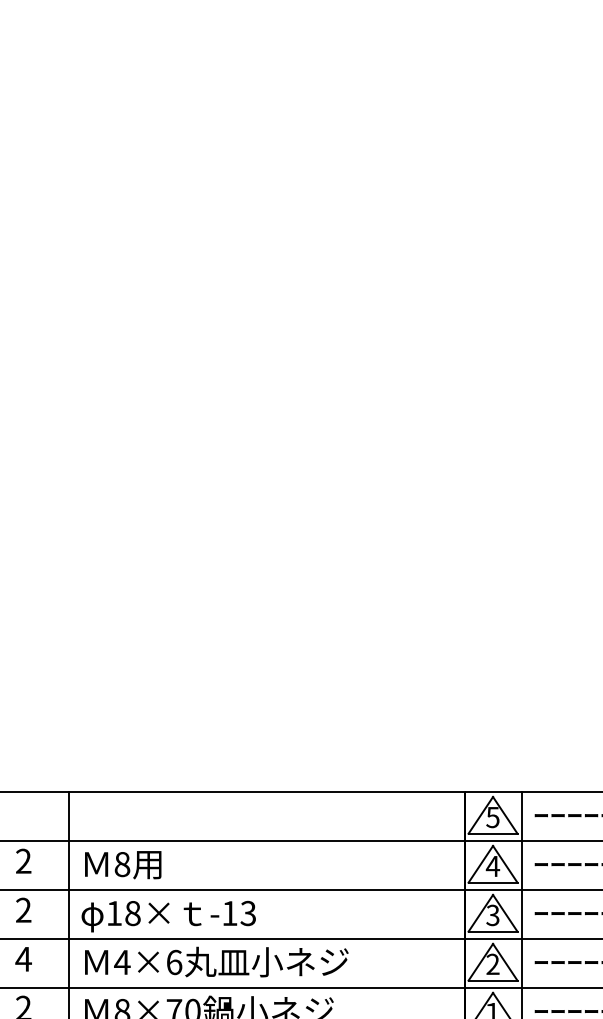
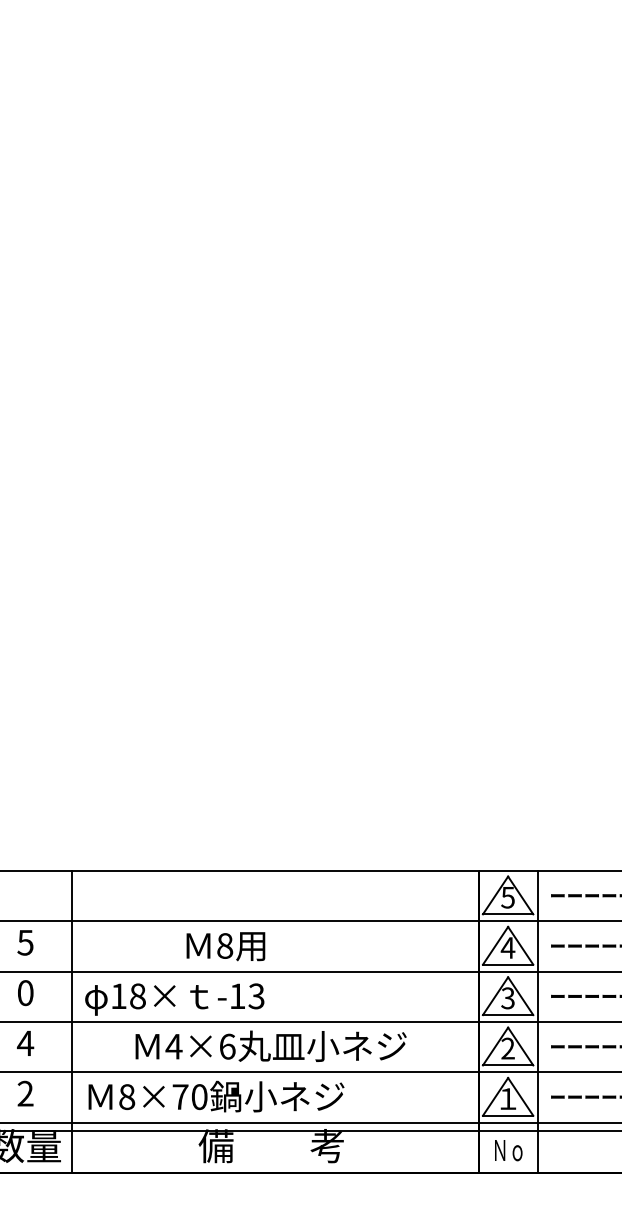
text: (23, 861) -> (25, 942), 2 -> 5
text: (122, 865) -> (225, 946), moved
text: (23, 910) -> (25, 993), 2 -> 0
text: (216, 961) -> (270, 1045), moved

